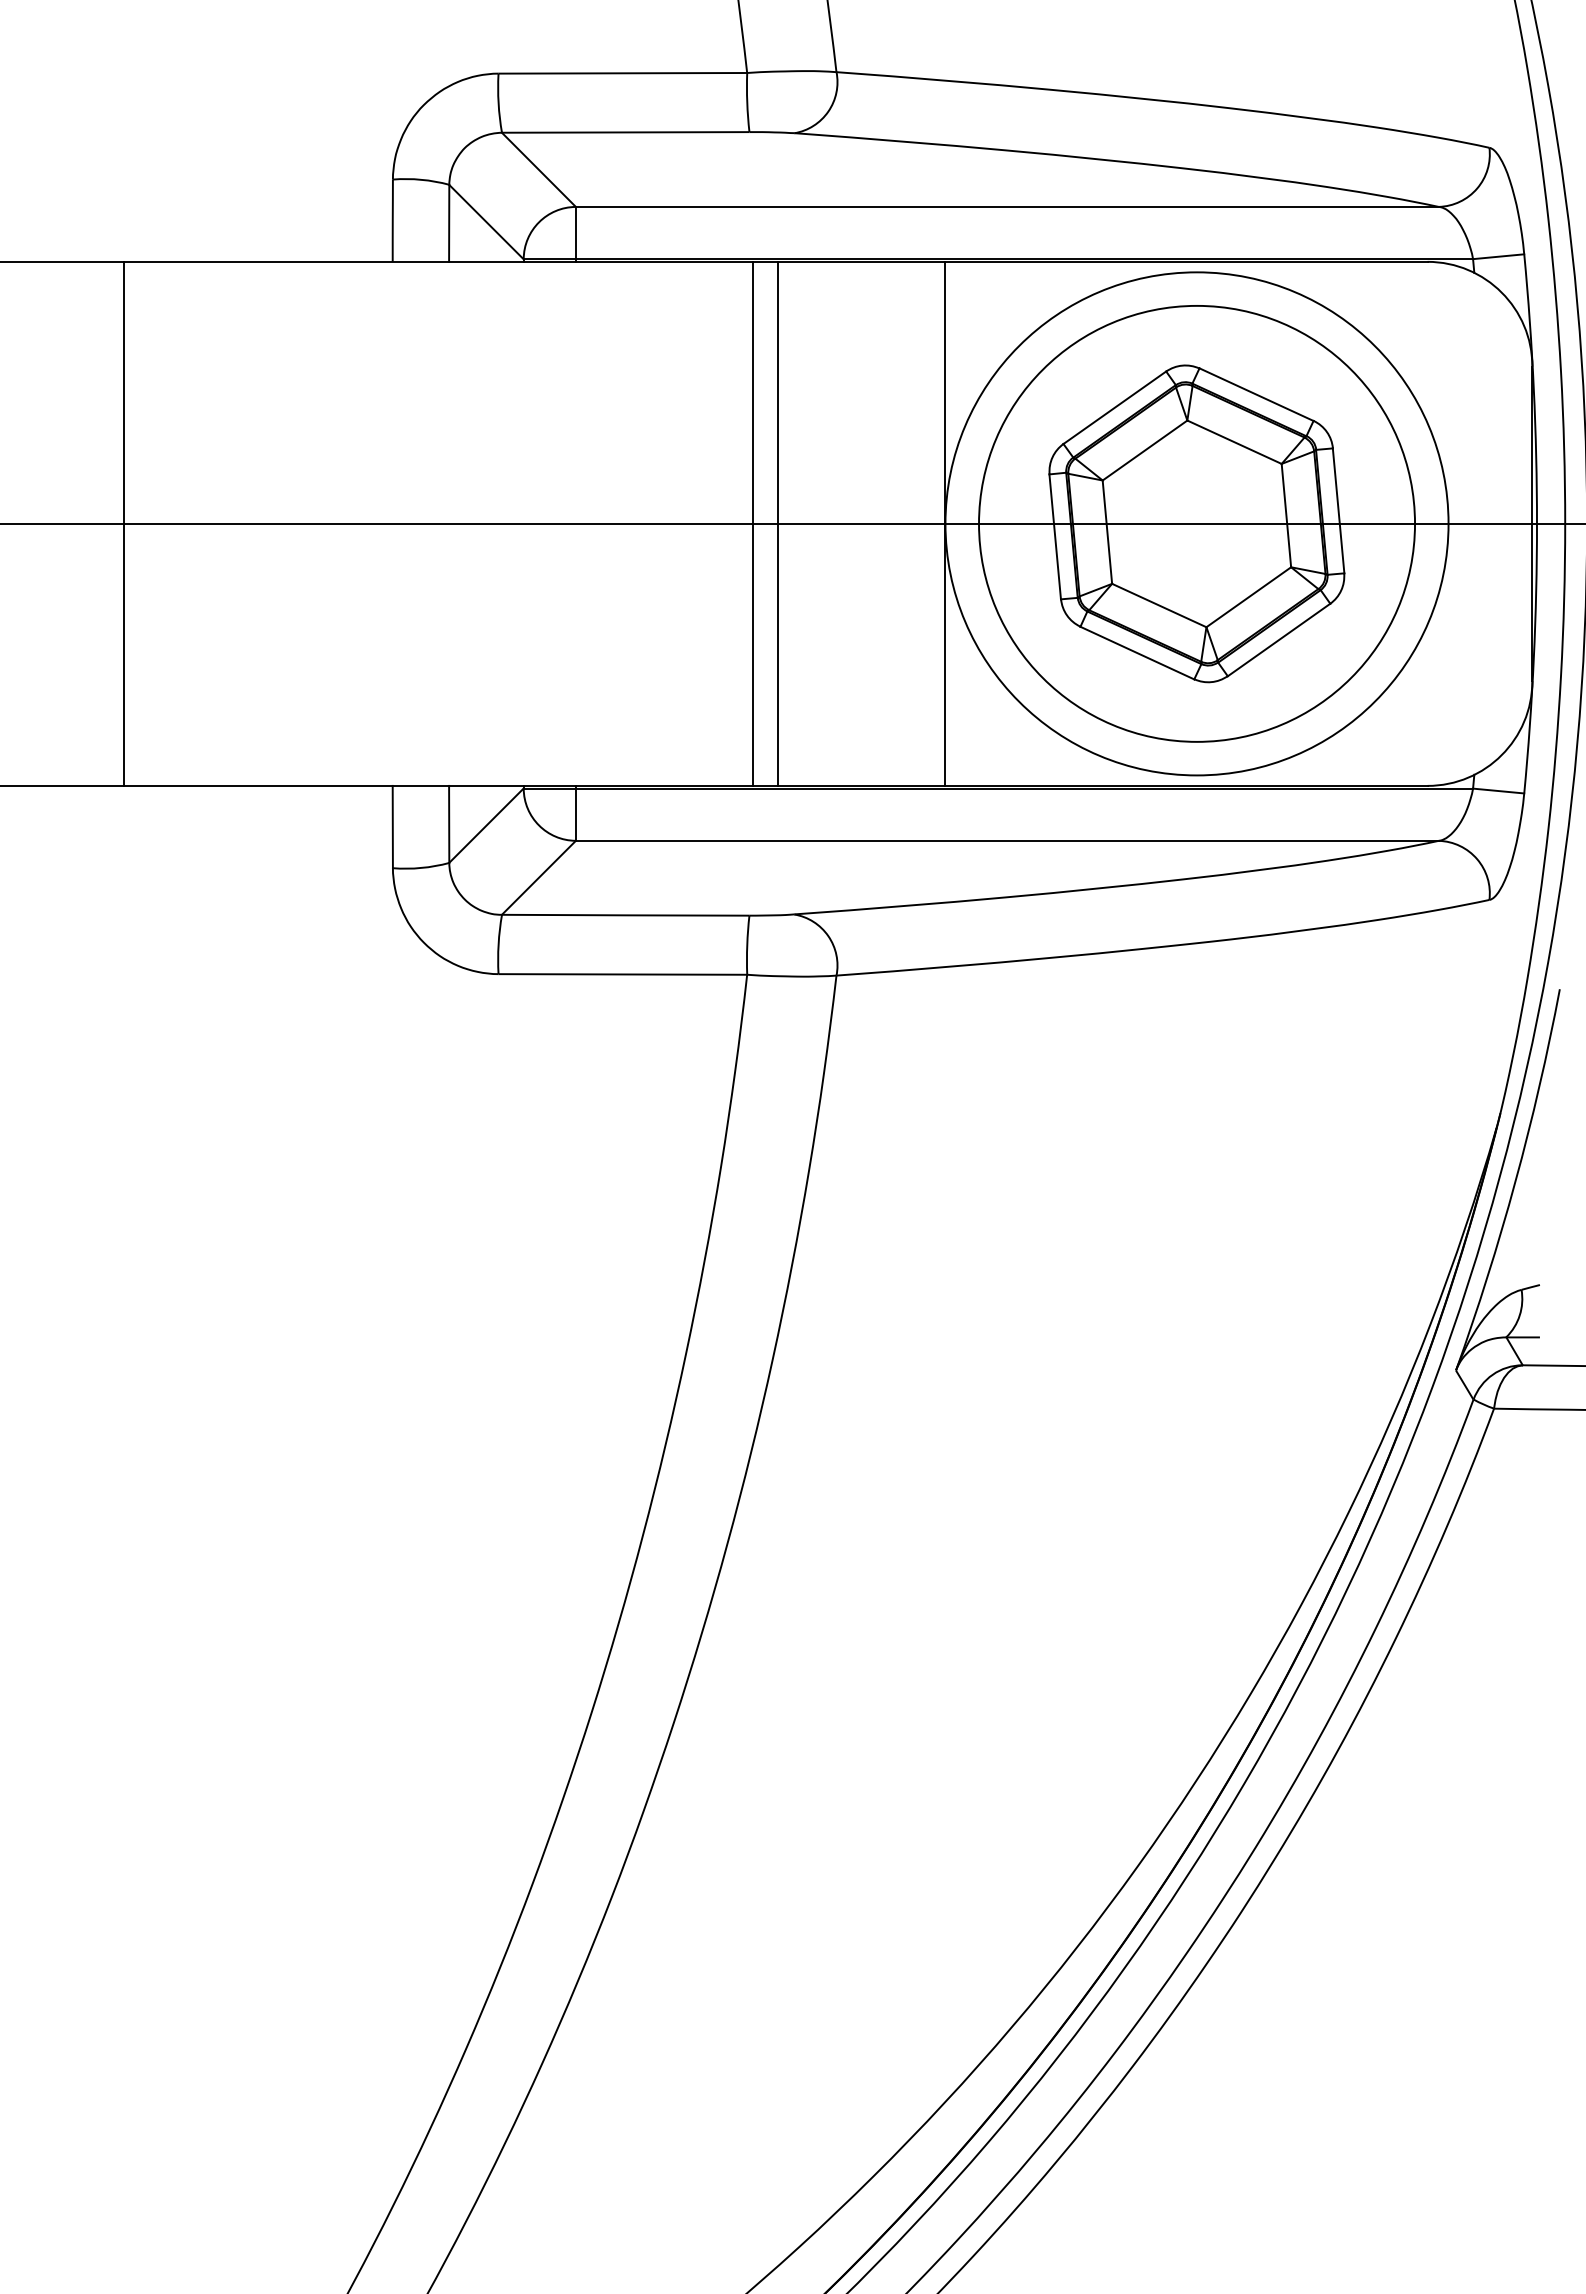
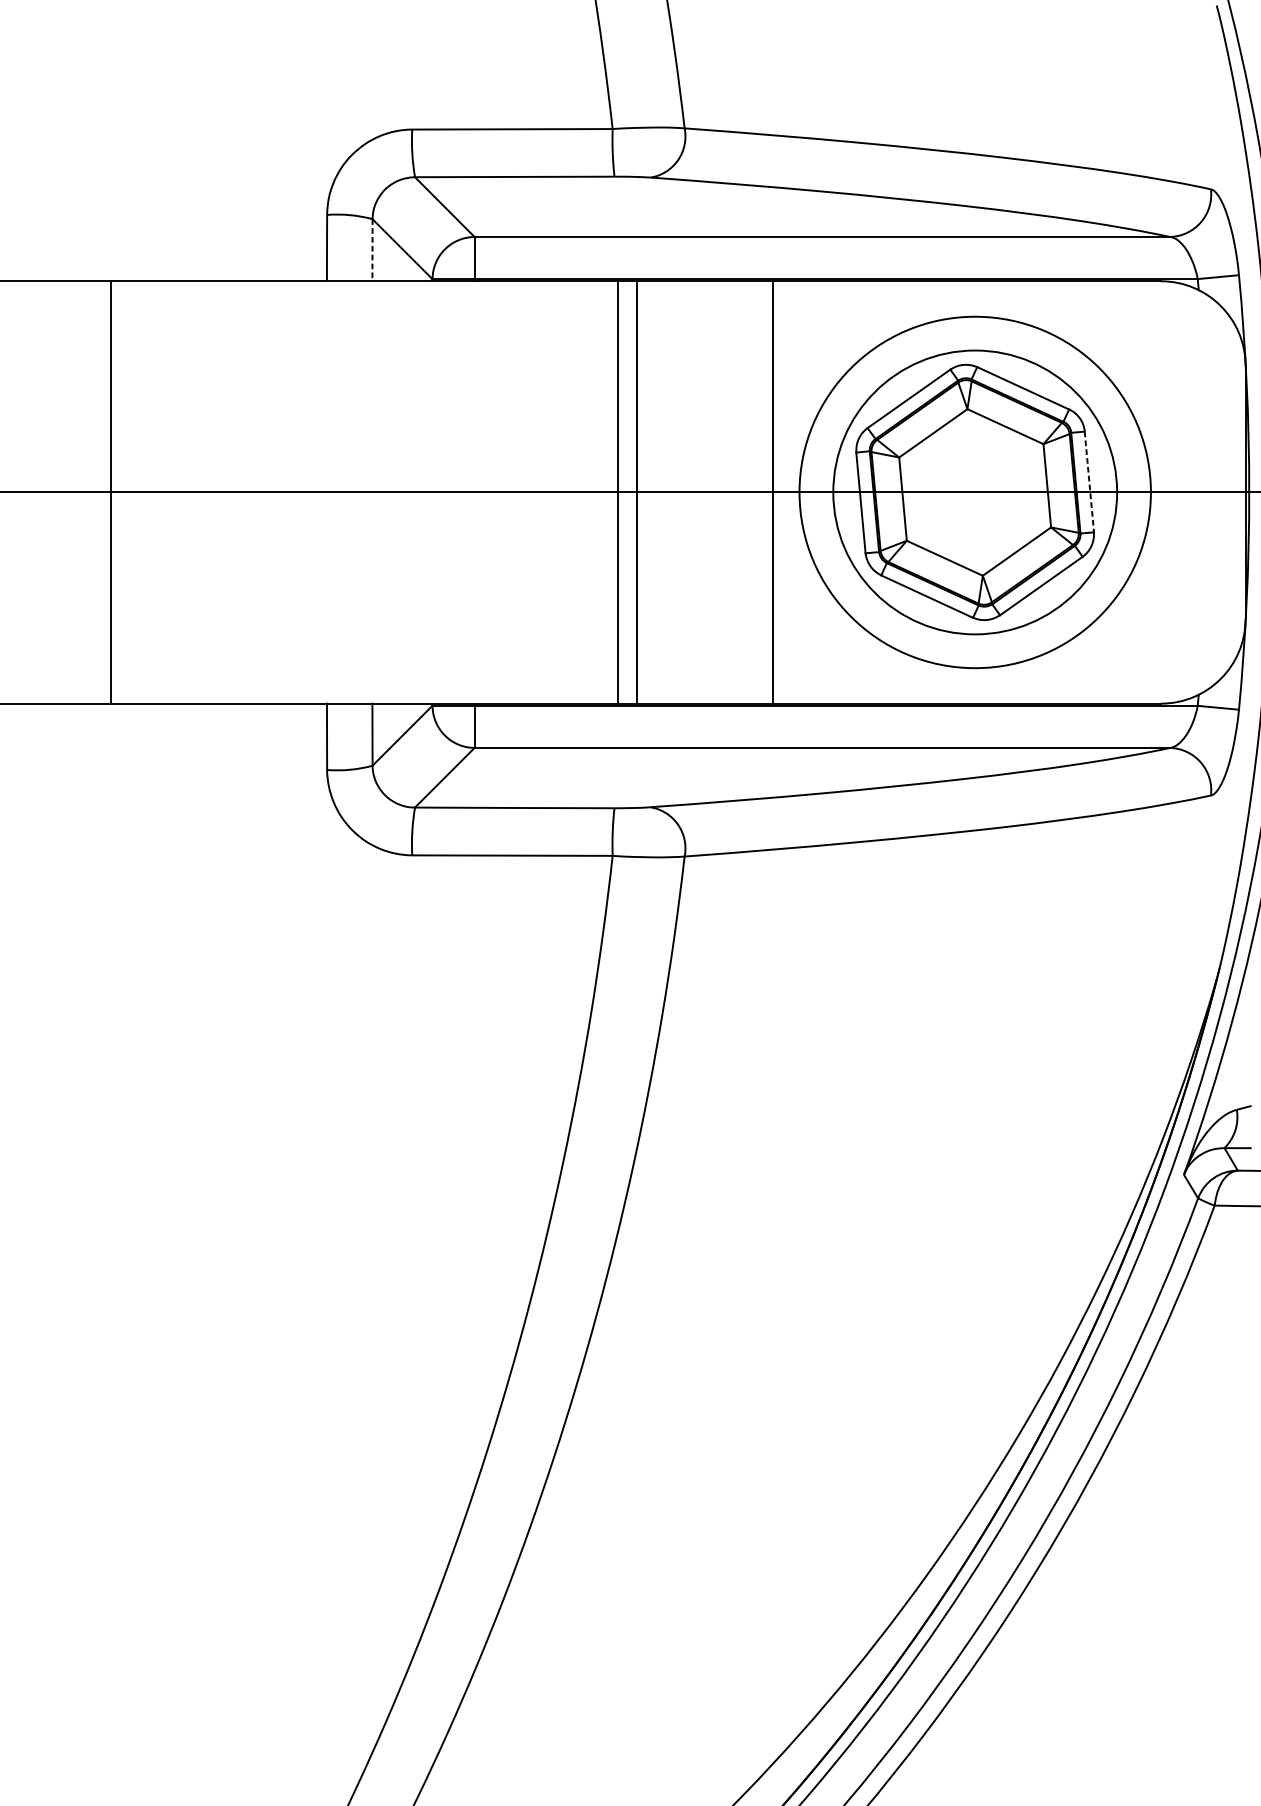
line: (449, 223) -> (372, 250), solid -> dashed
line: (1338, 510) -> (1089, 481), solid -> dashed
circle: (1196, 523) -> (974, 492), size x0.7

